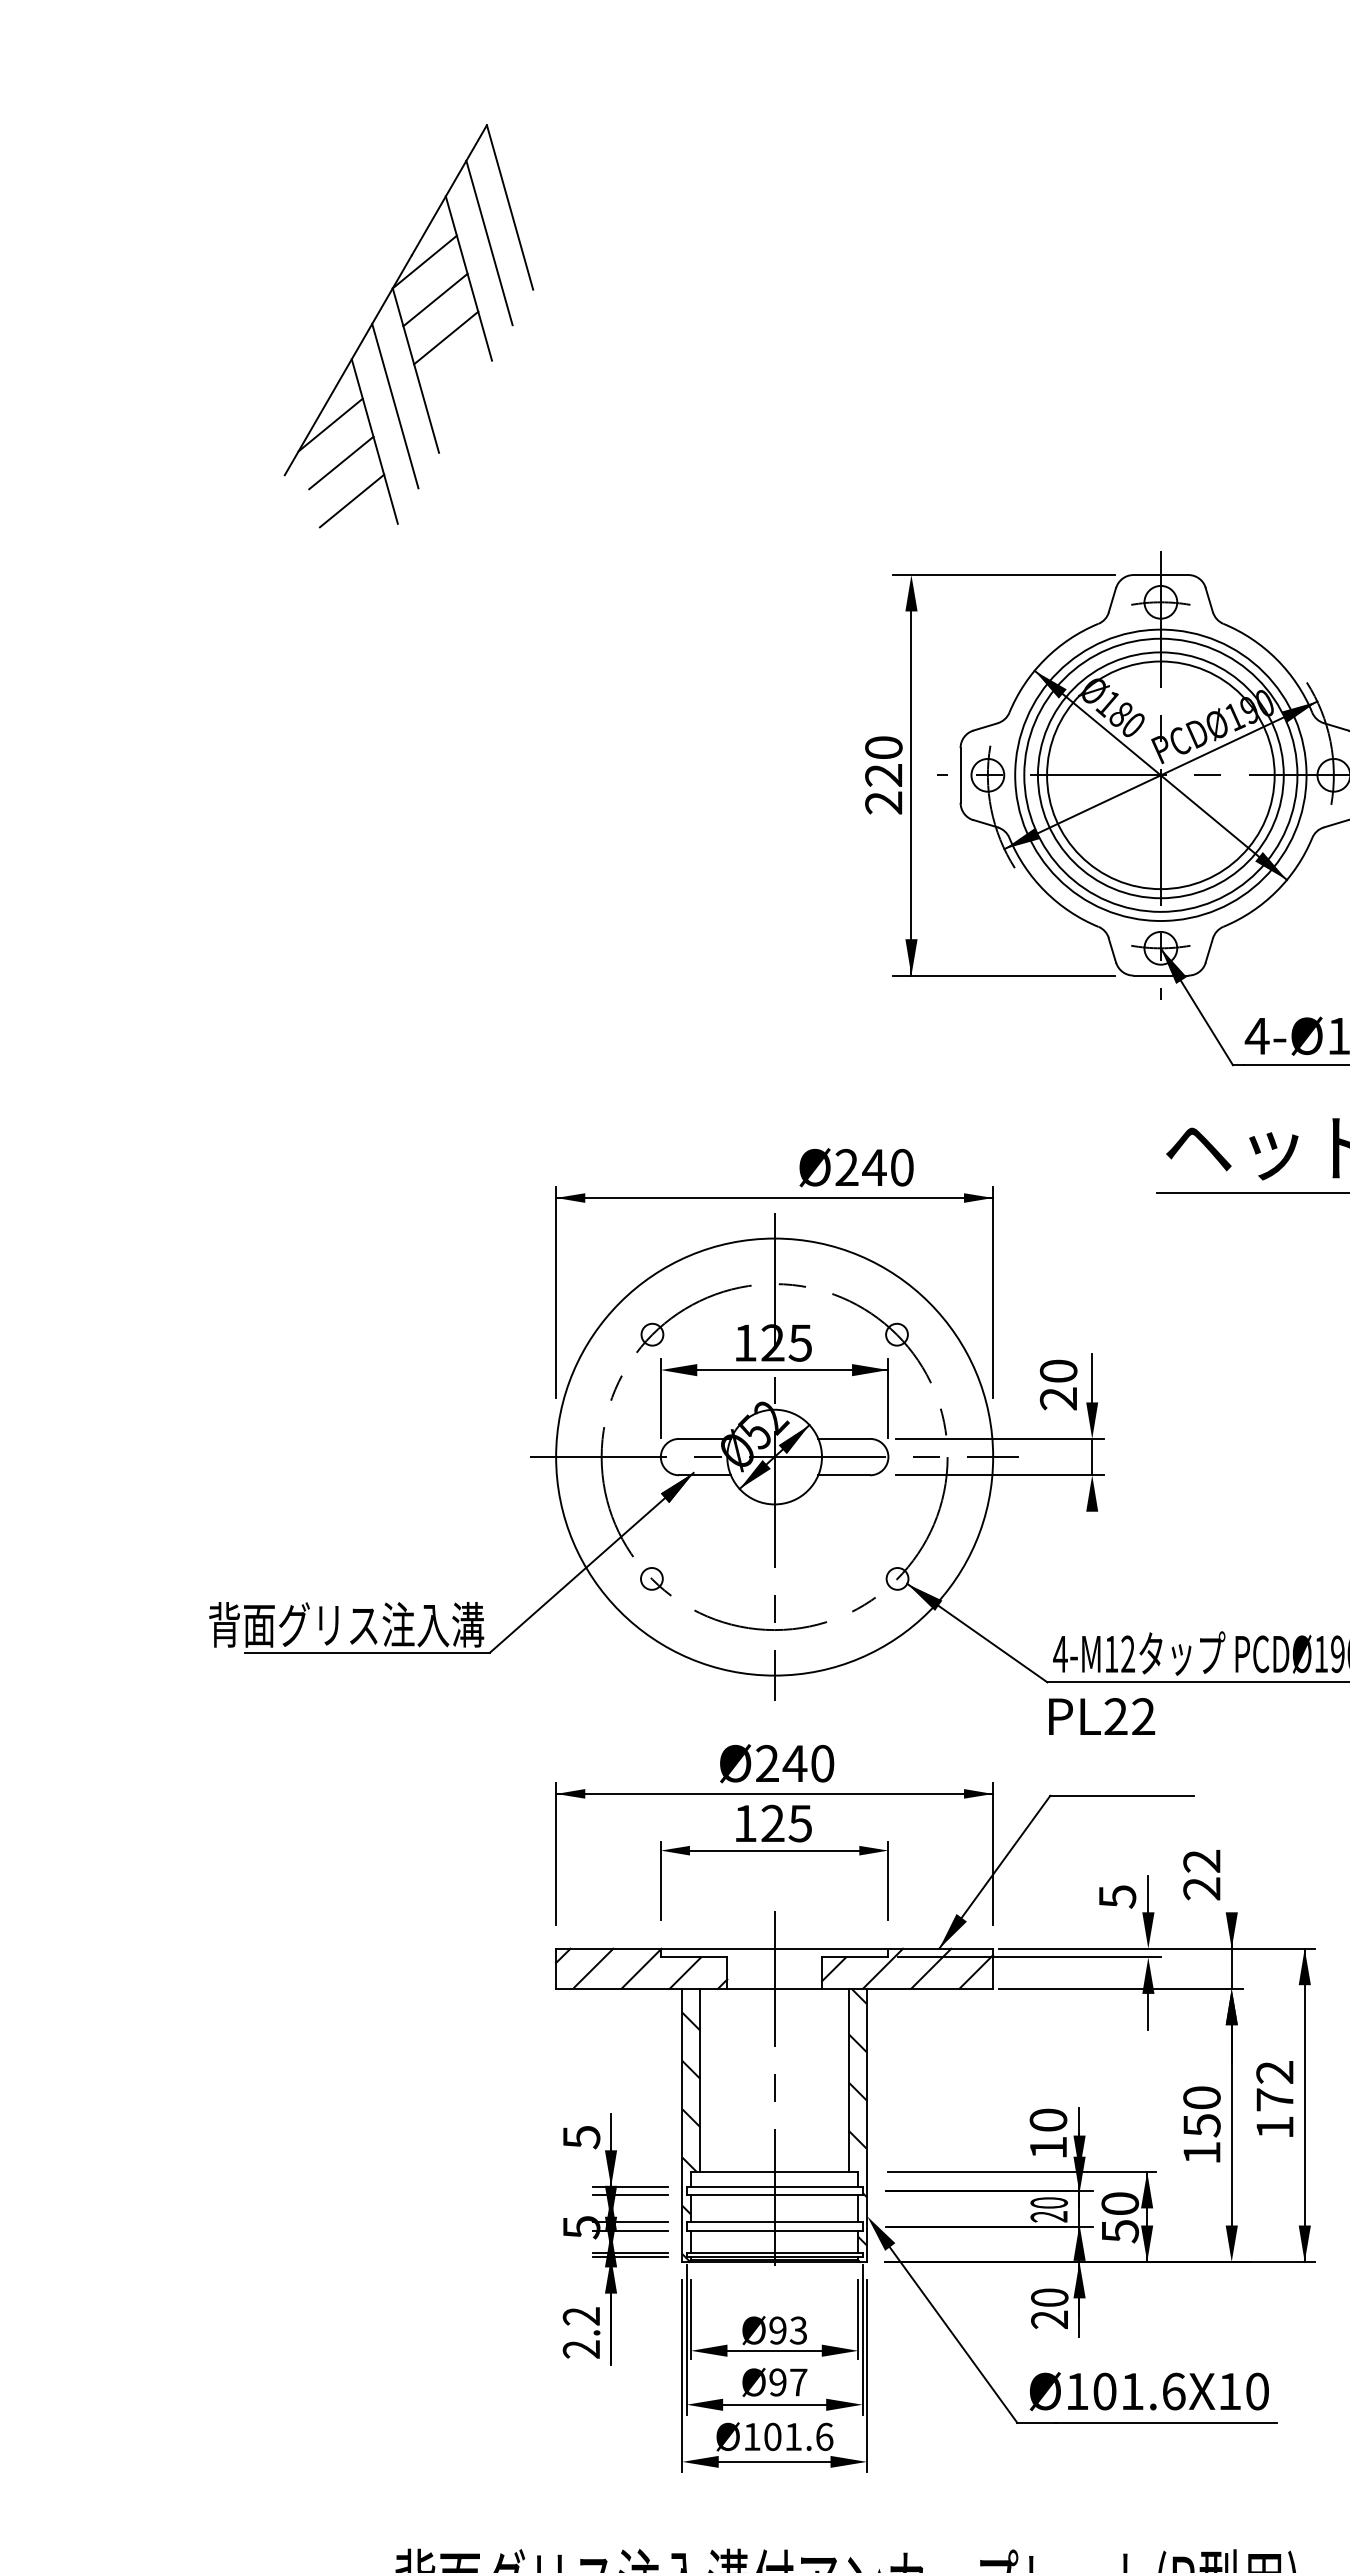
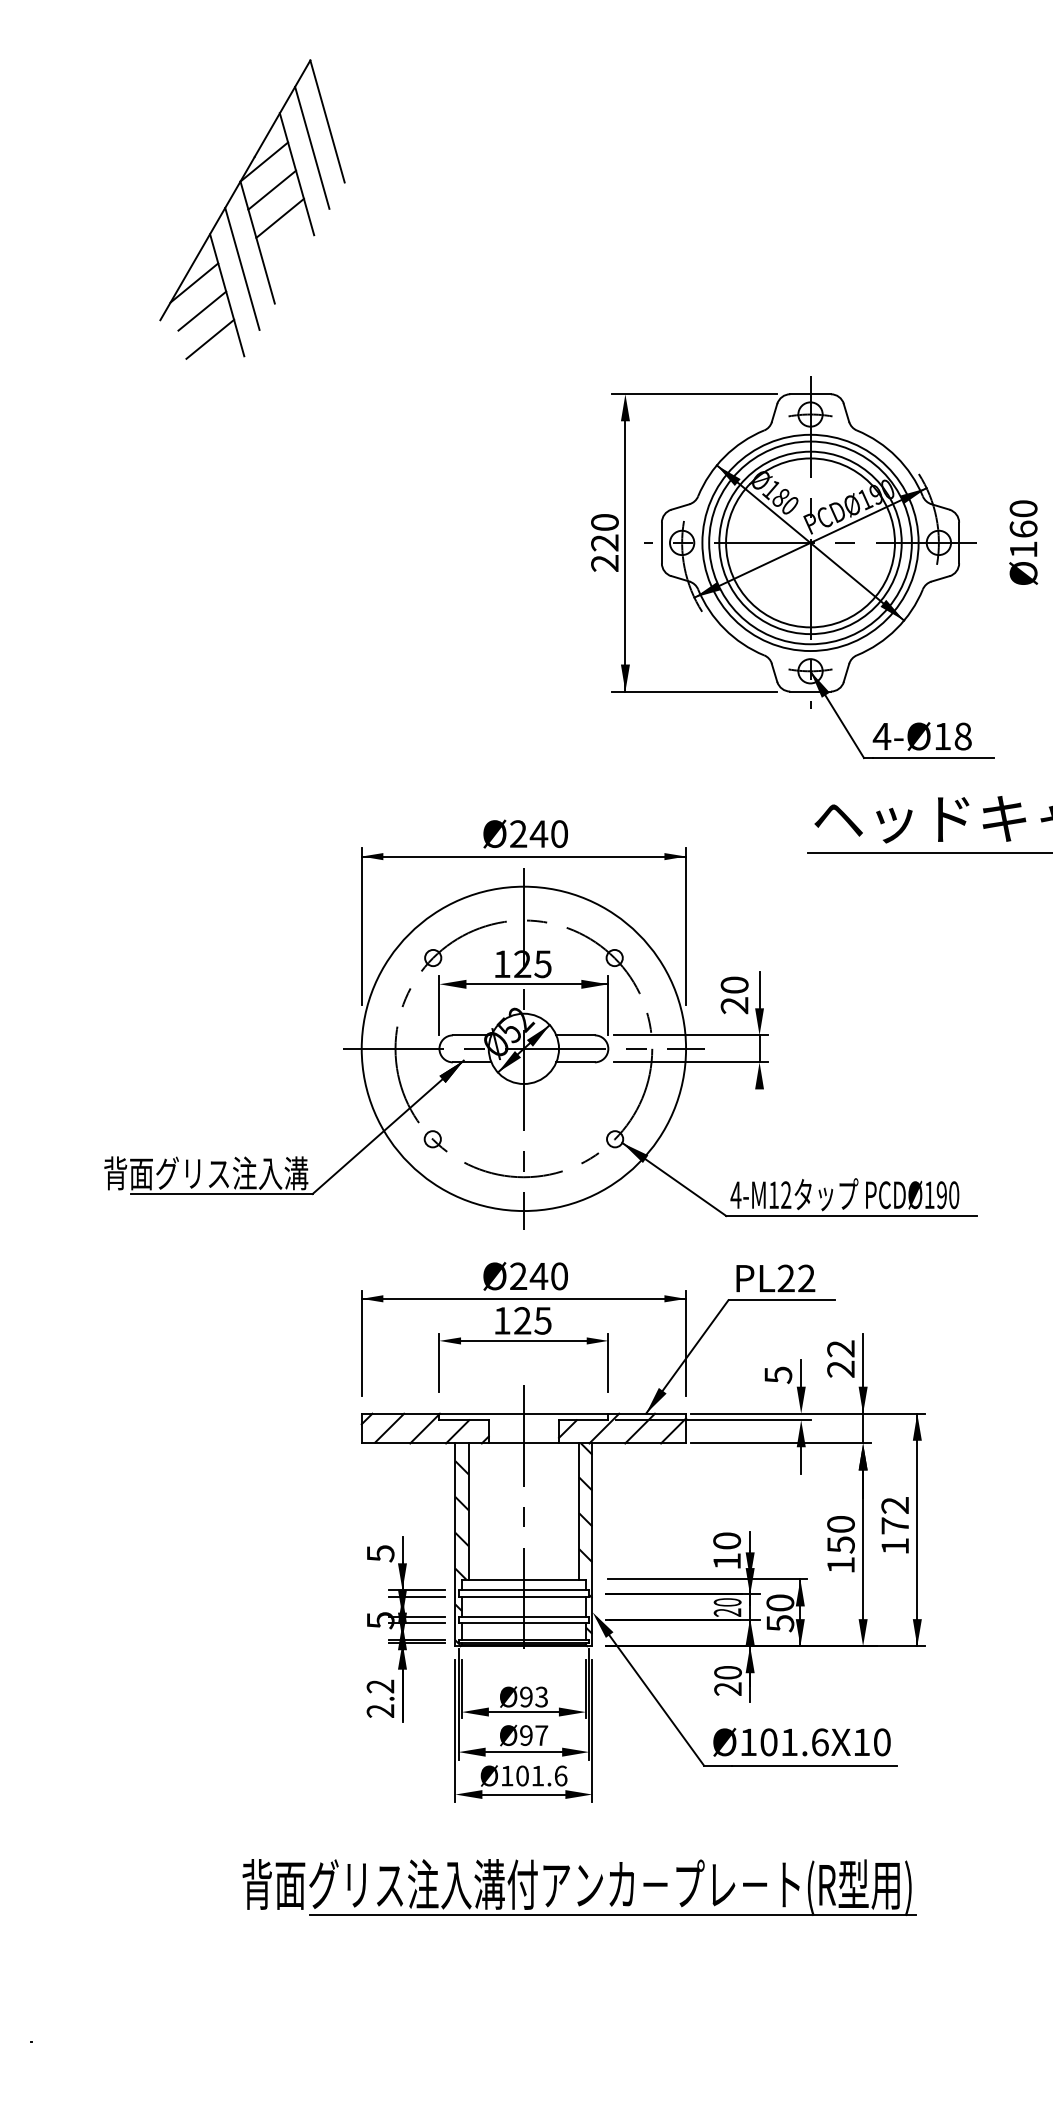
text: (856, 1166) -> (525, 833), moved
text: (1101, 1715) -> (775, 1277), moved
line: (1232, 1877) -> (863, 1360), added

